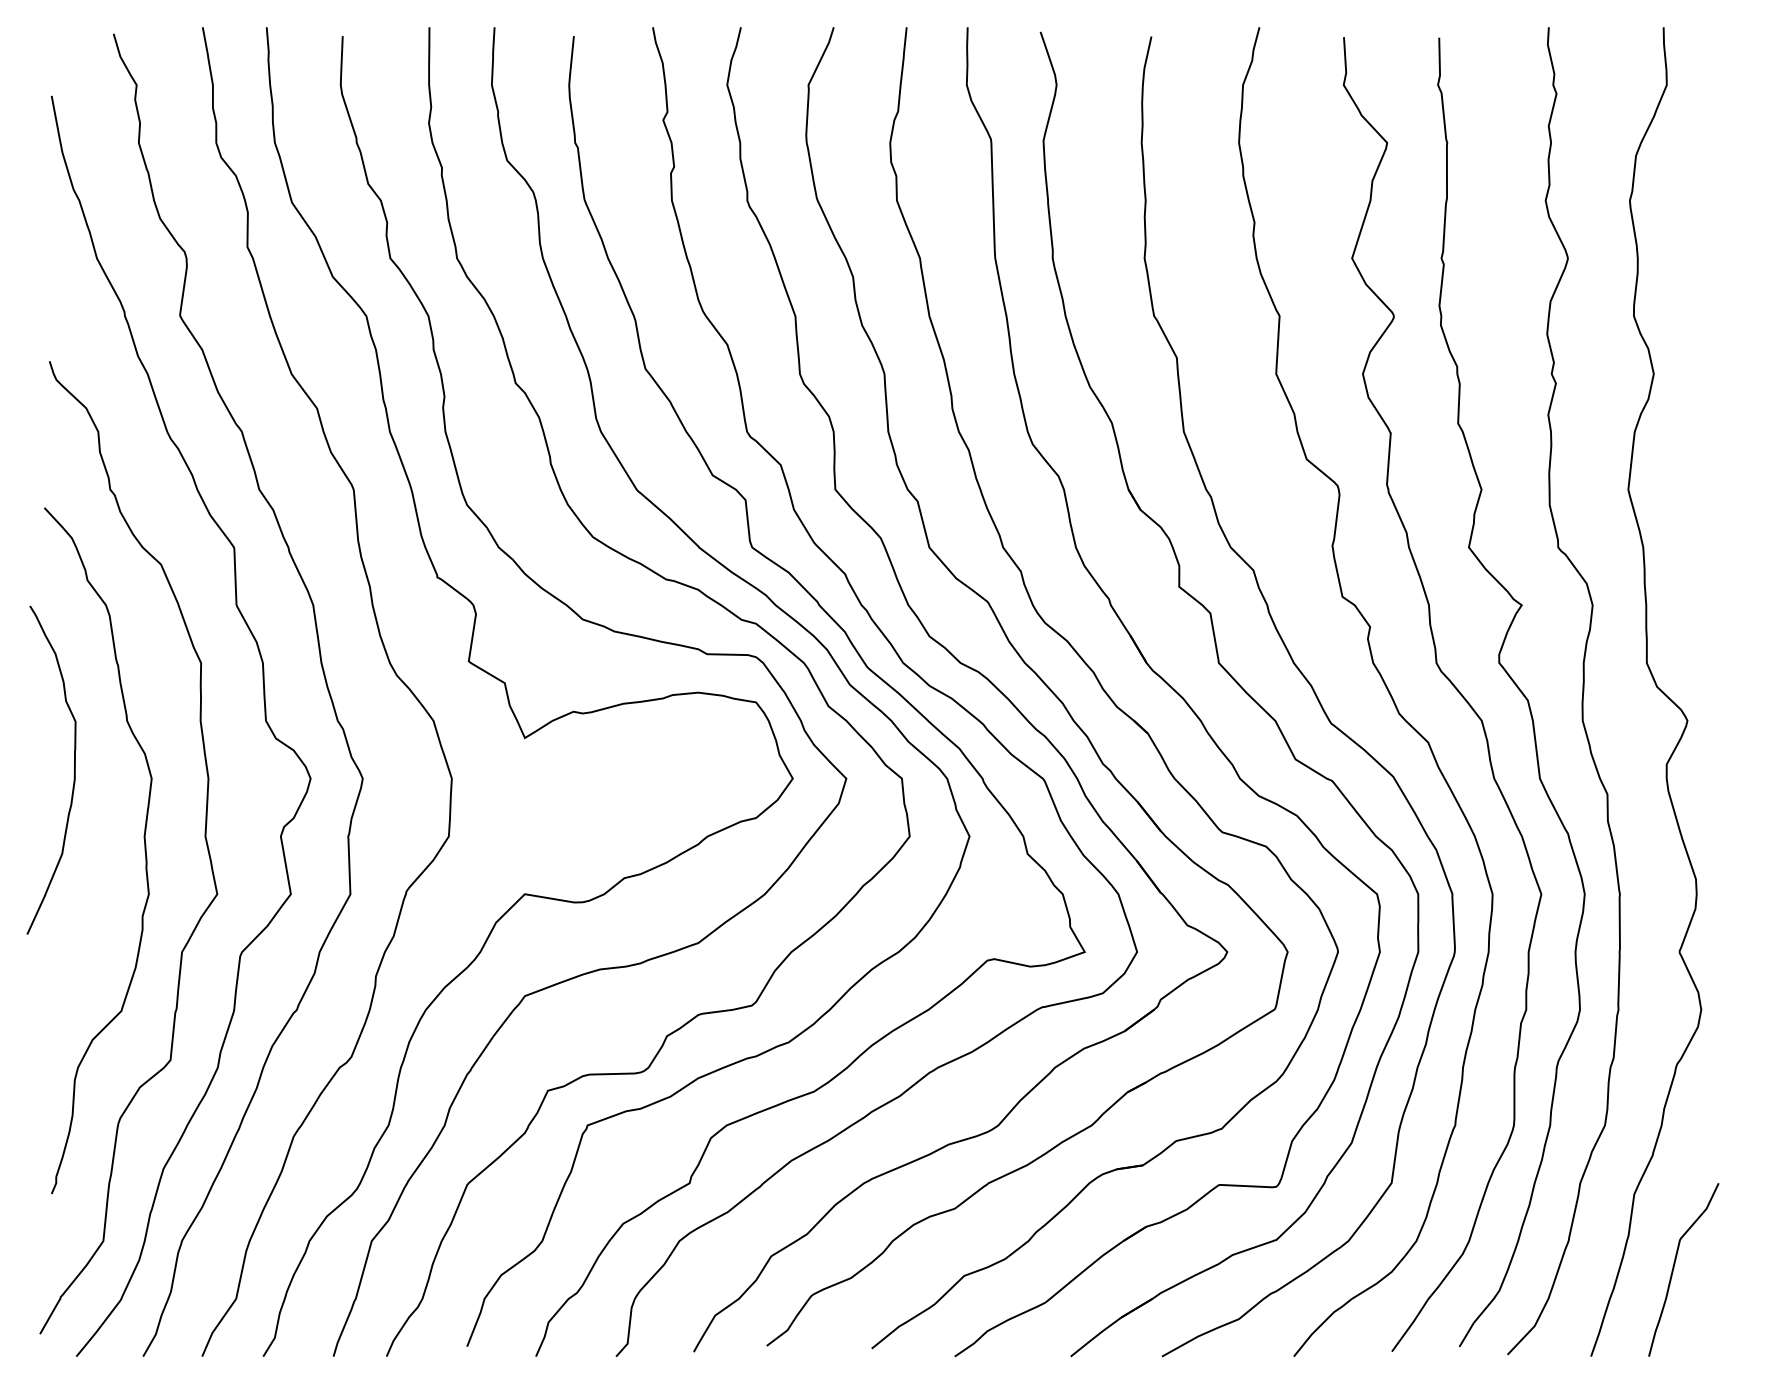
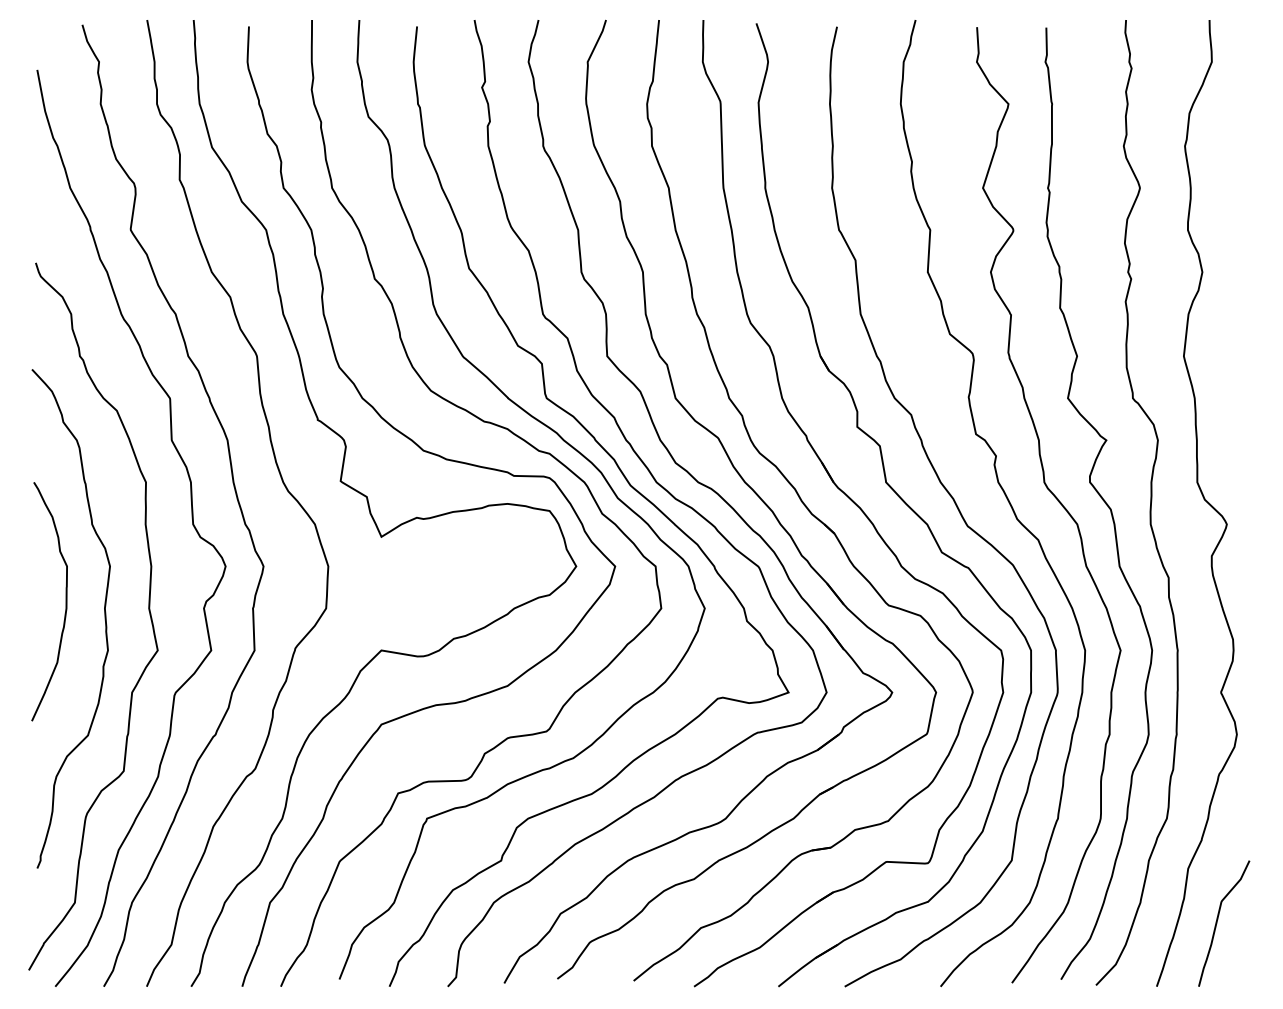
curve: (73, 774) -> (65, 604), moved

